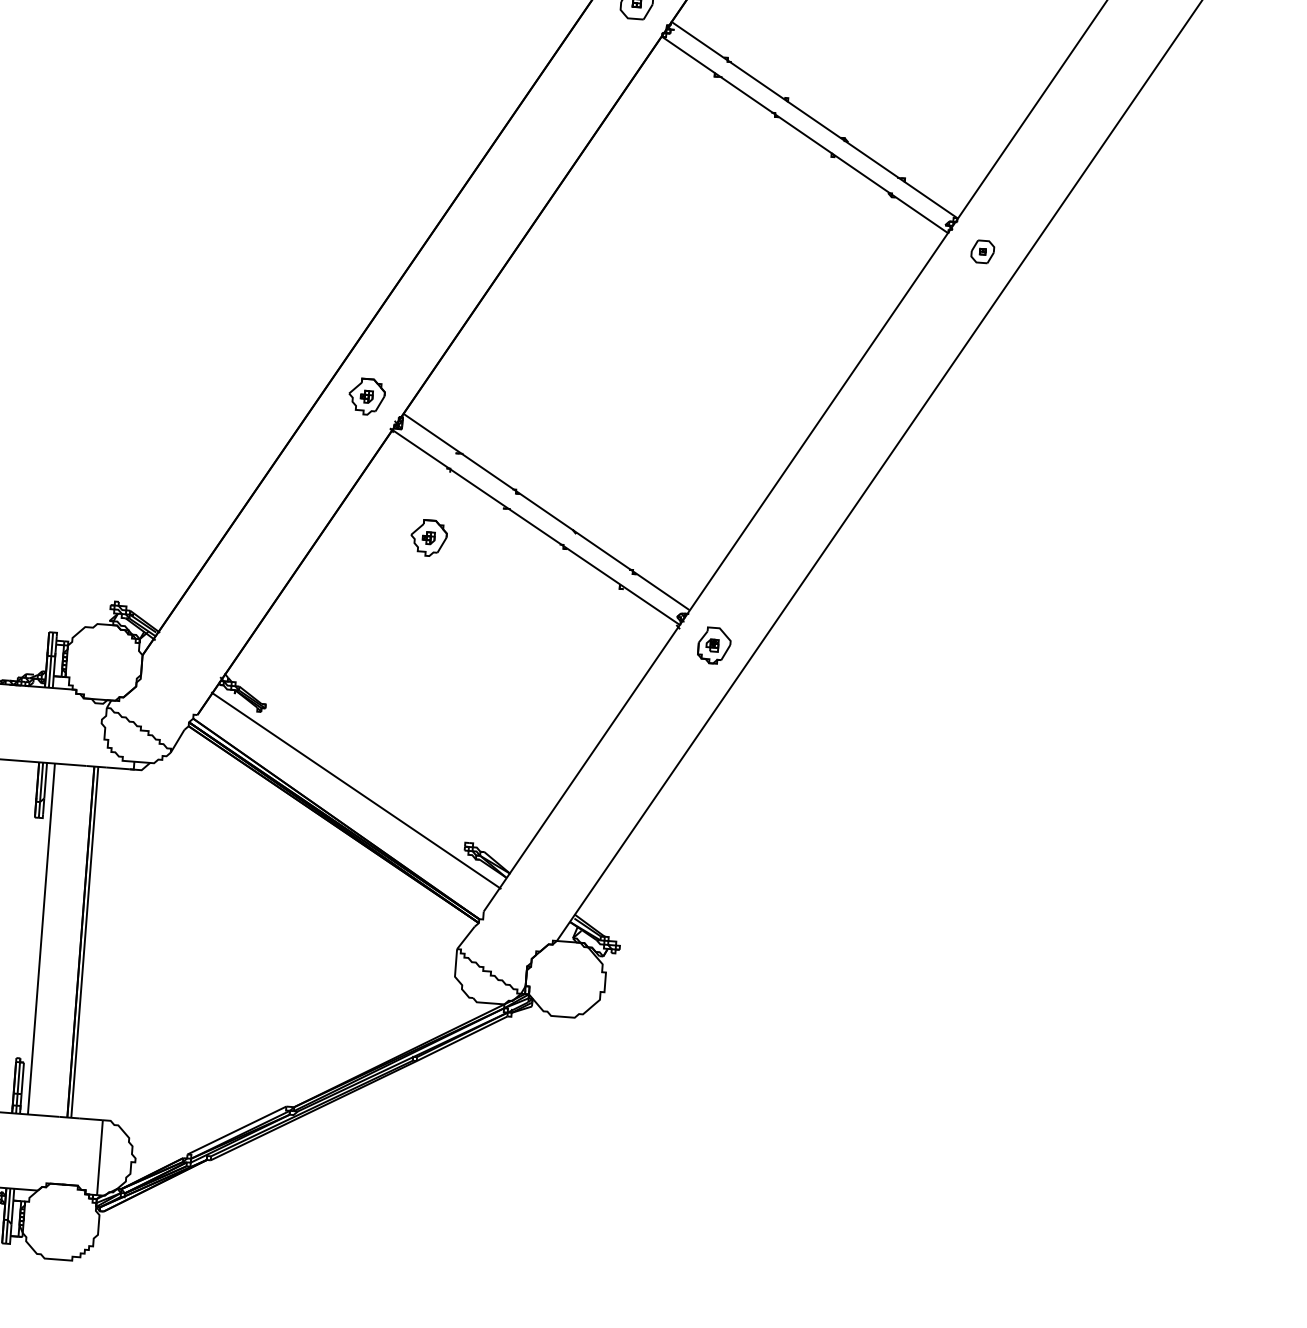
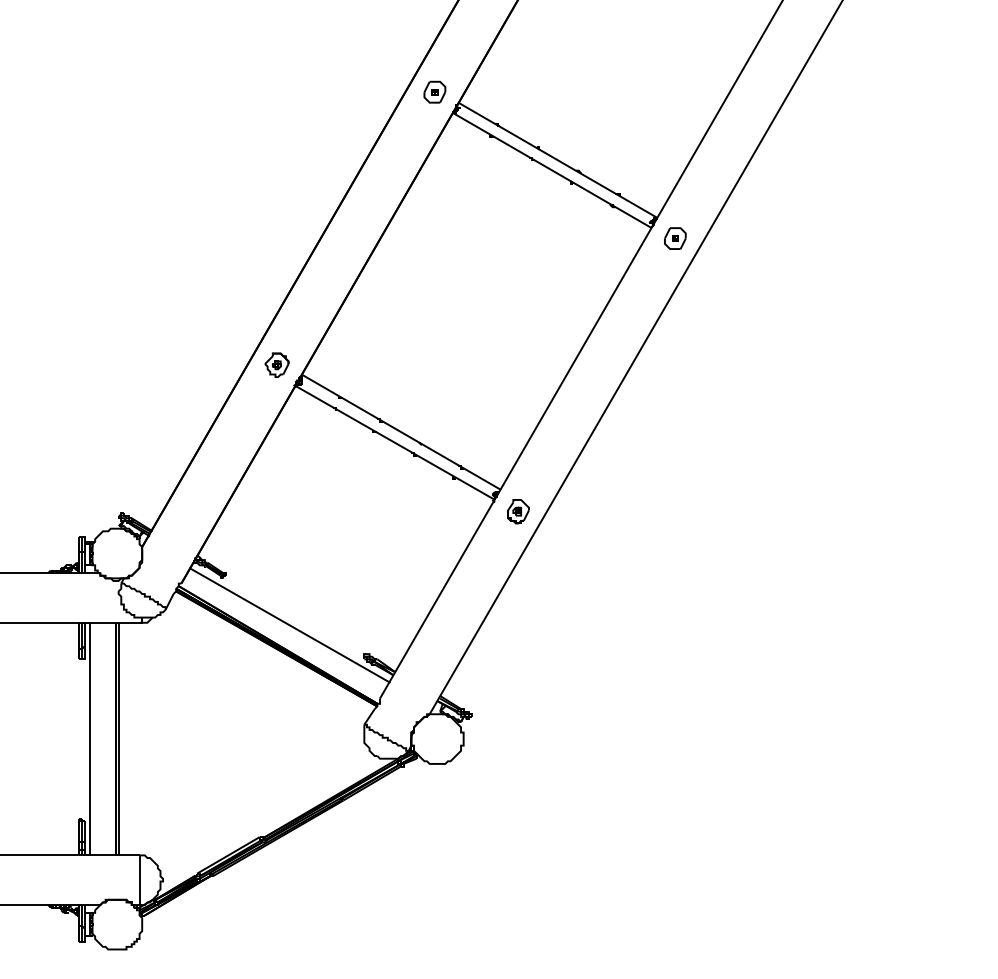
part: (982, 251) -> (675, 238), size x1.43
part: (428, 536) -> (324, 454), removed

